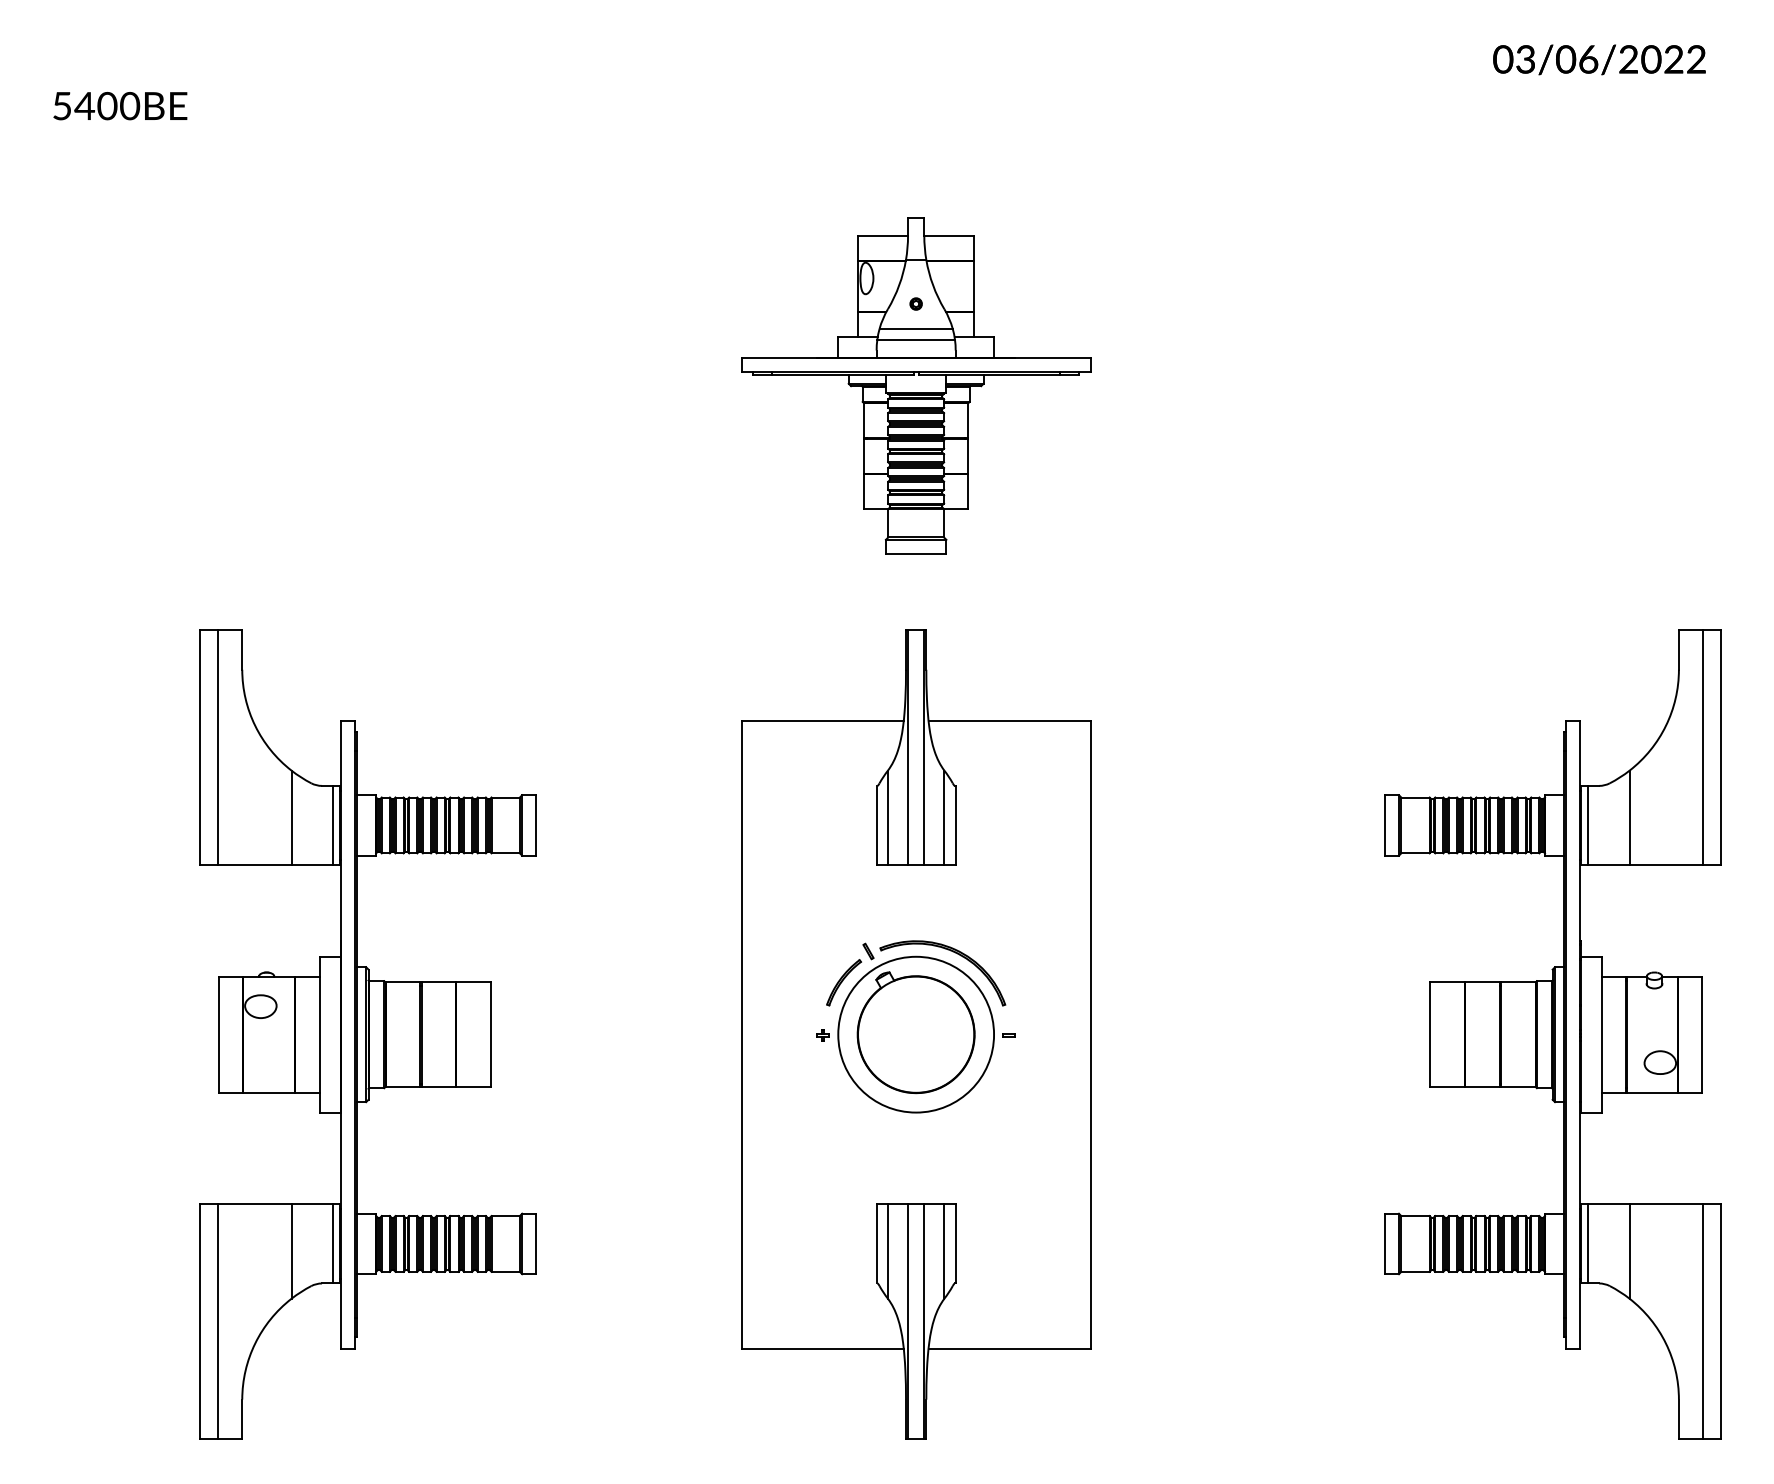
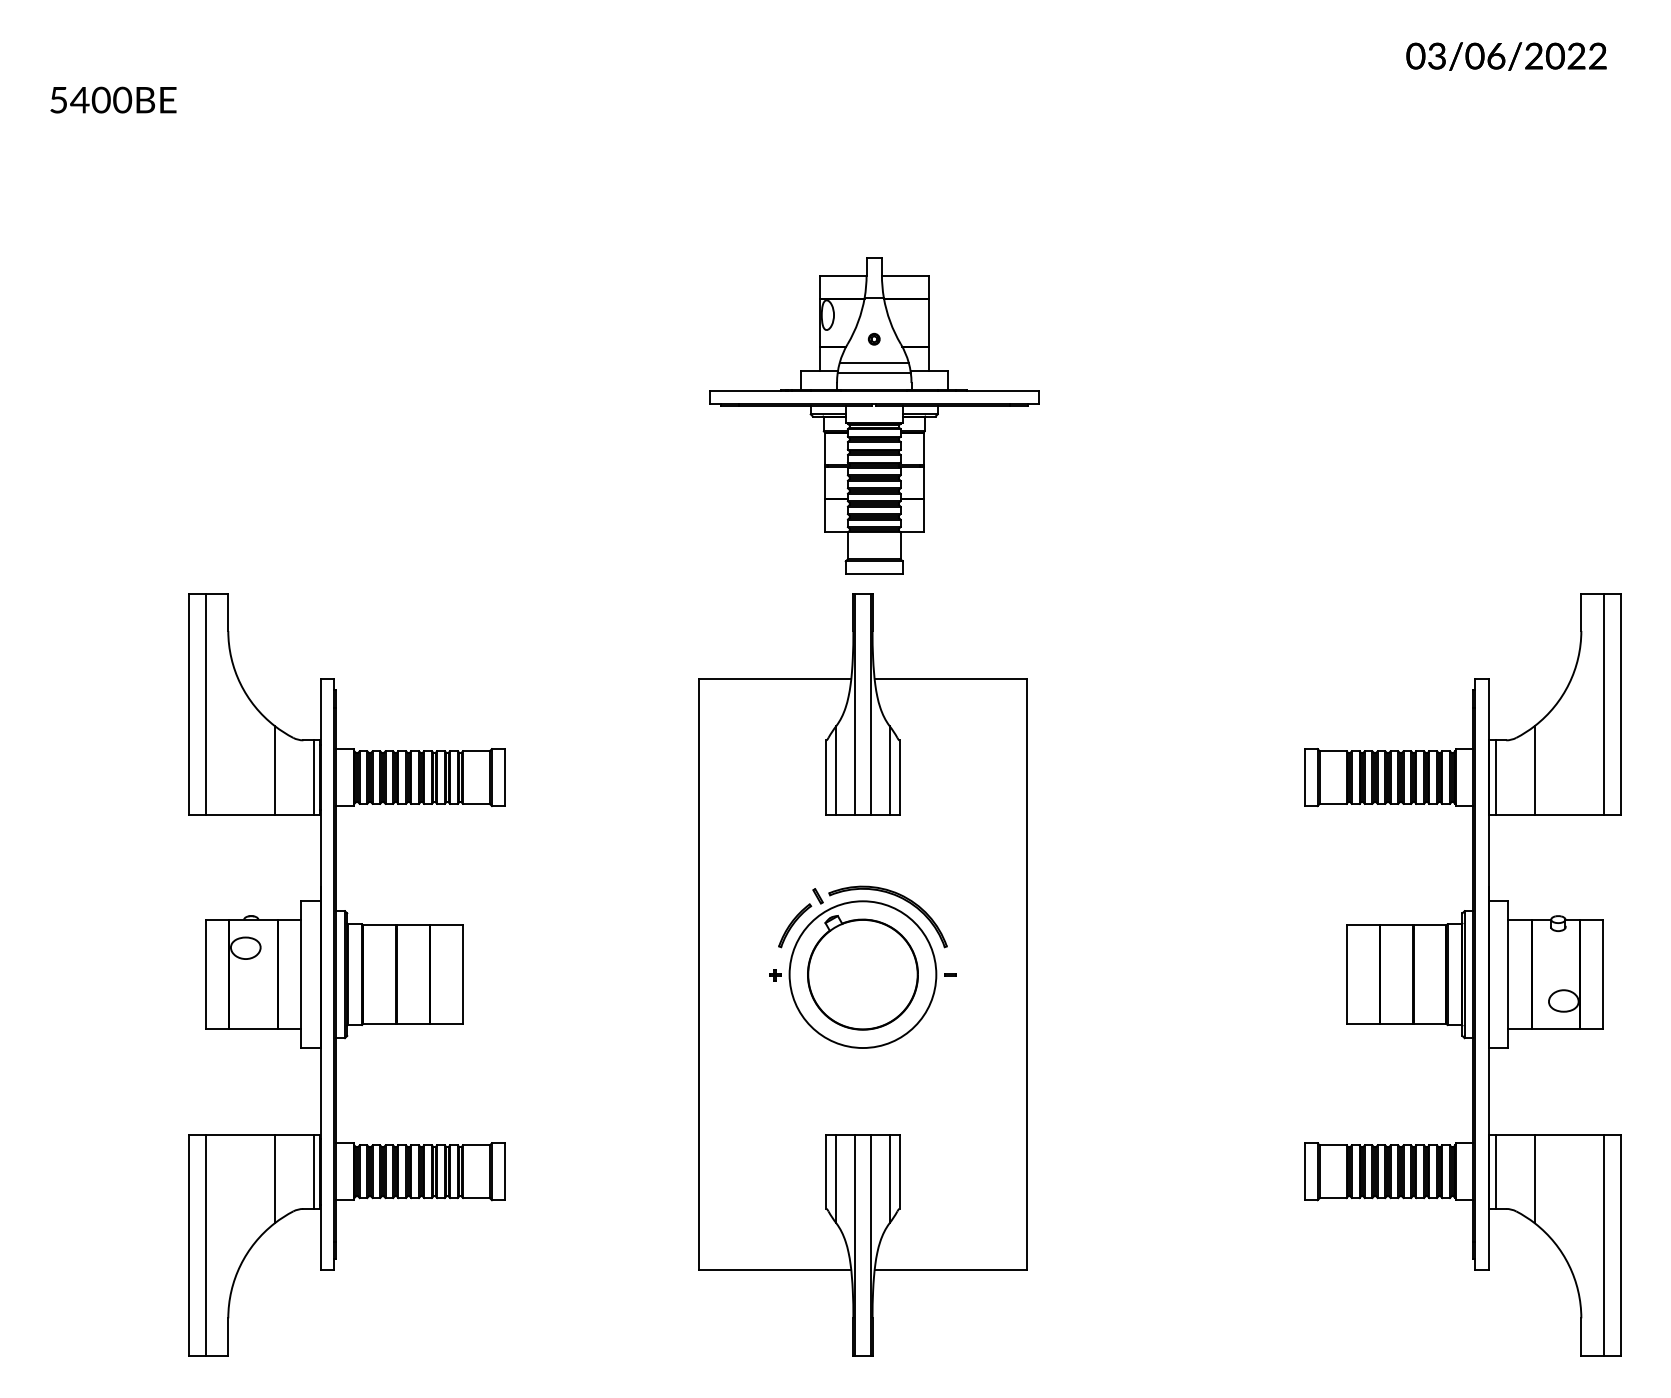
part: (916, 385) -> (874, 415), moved

